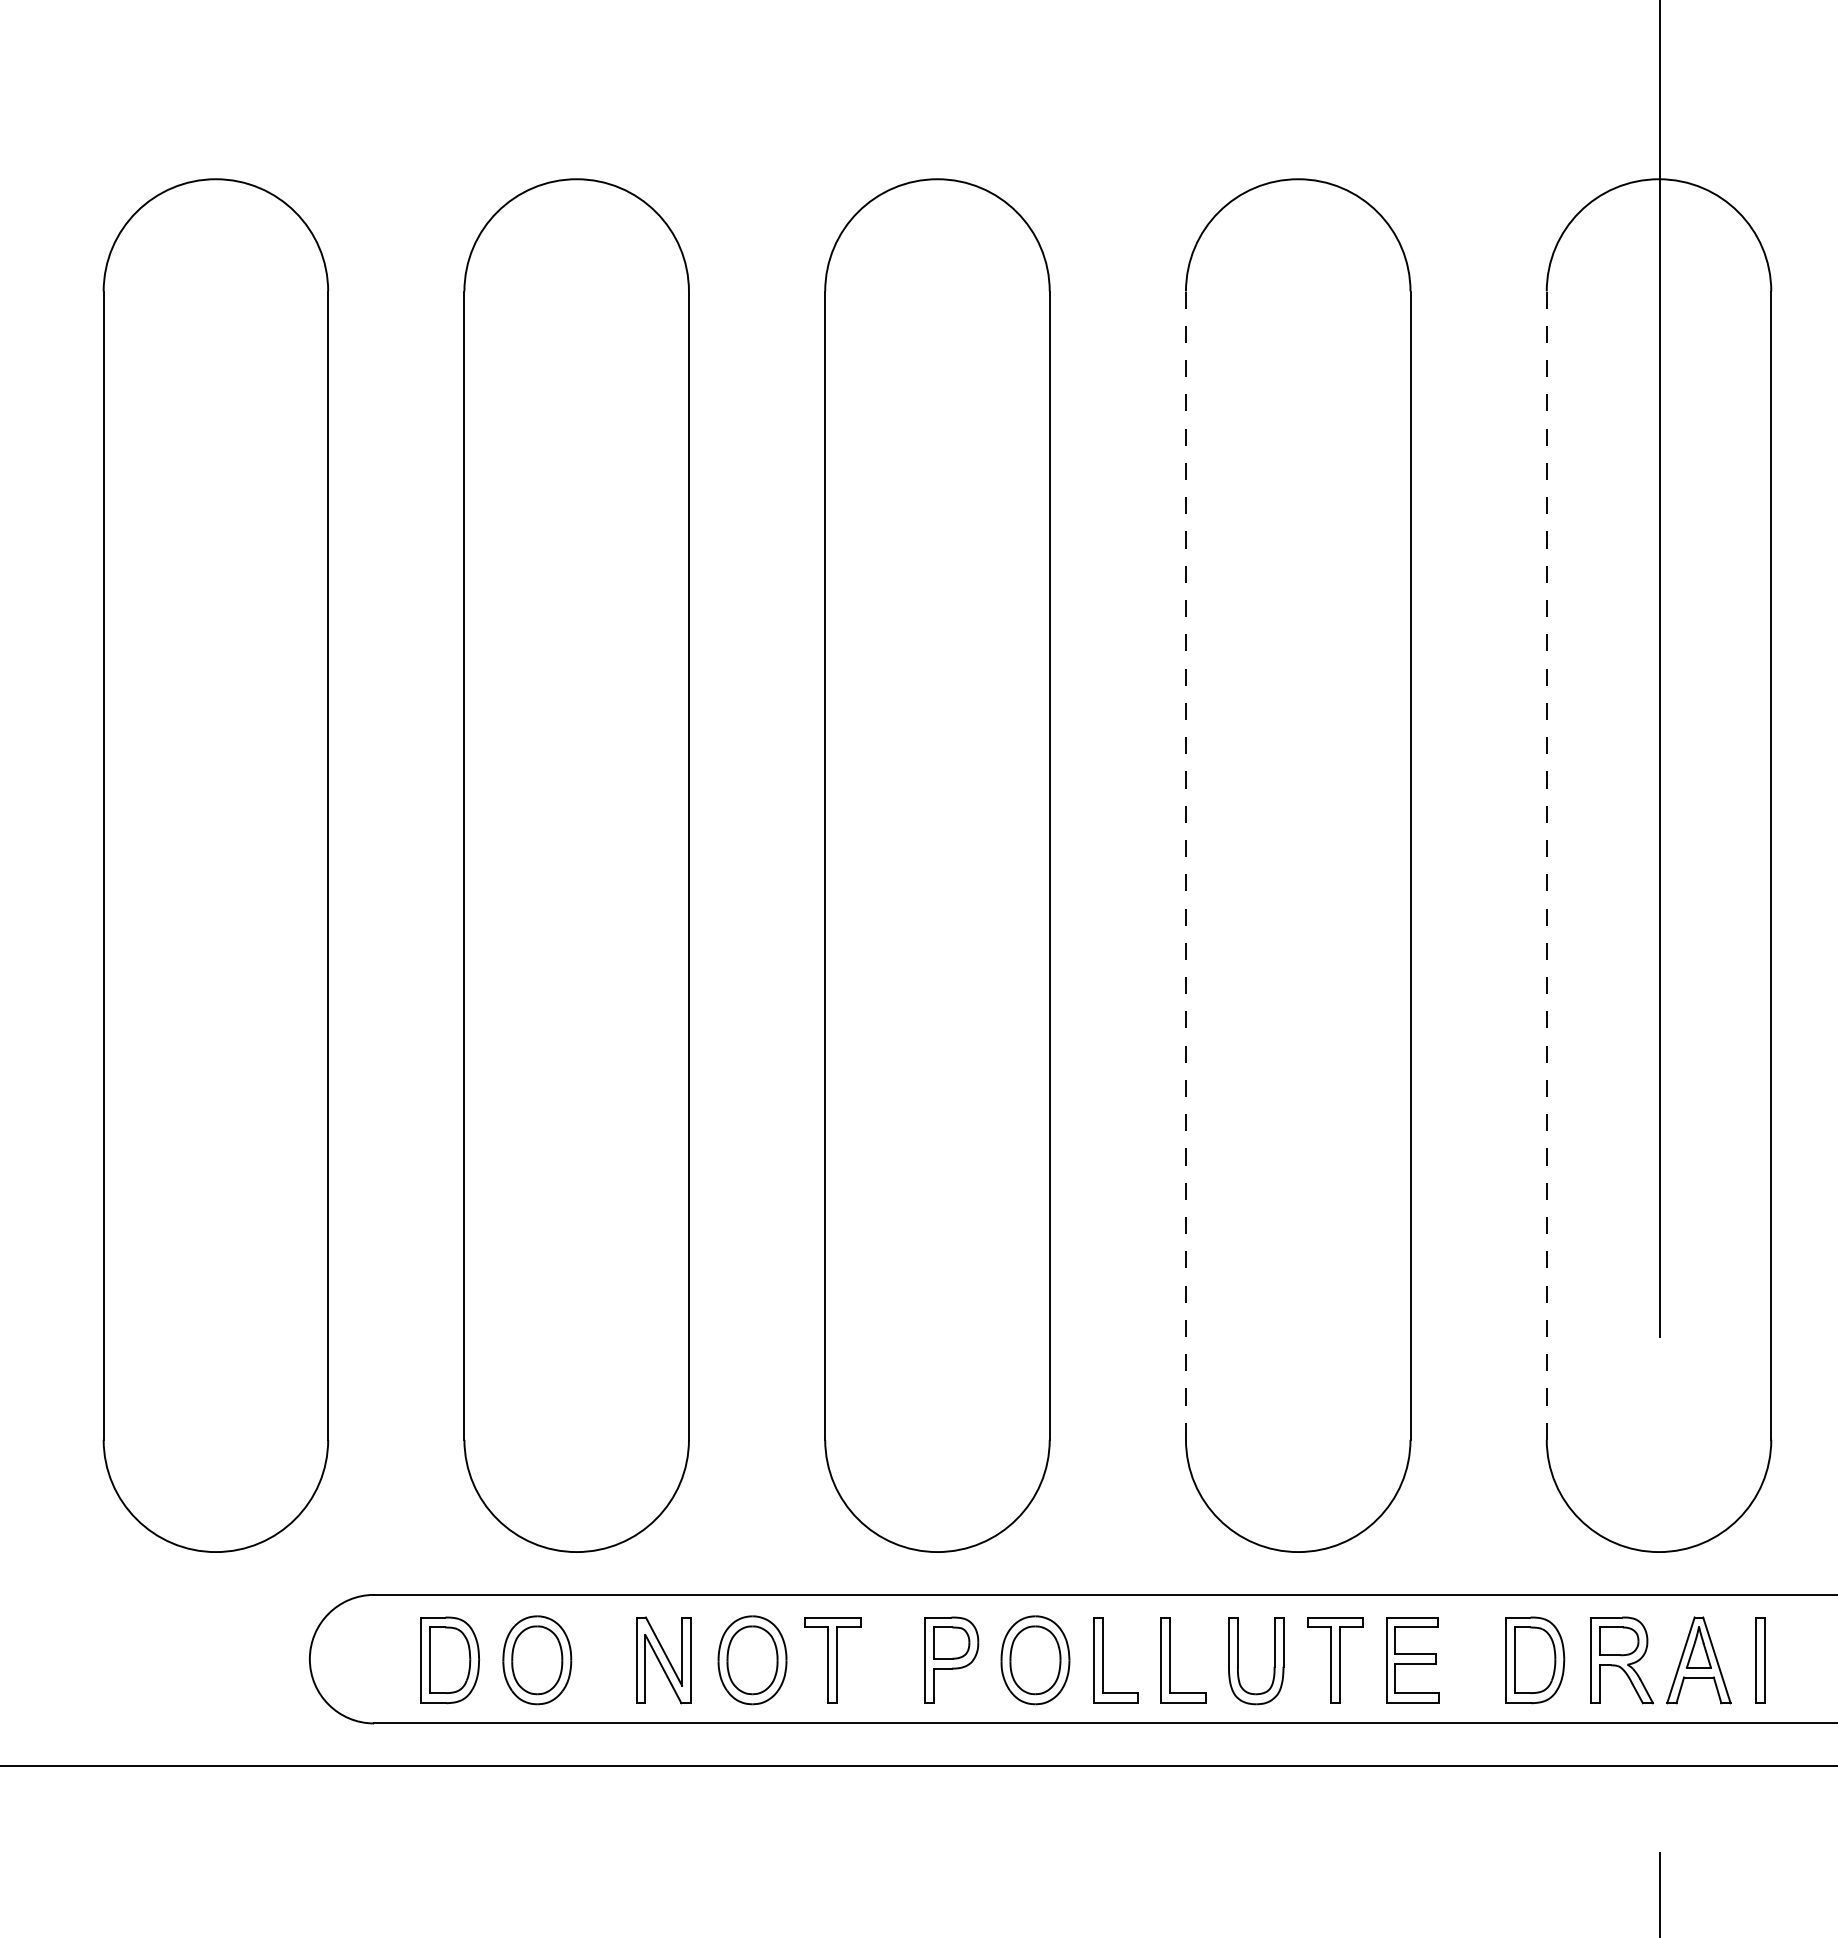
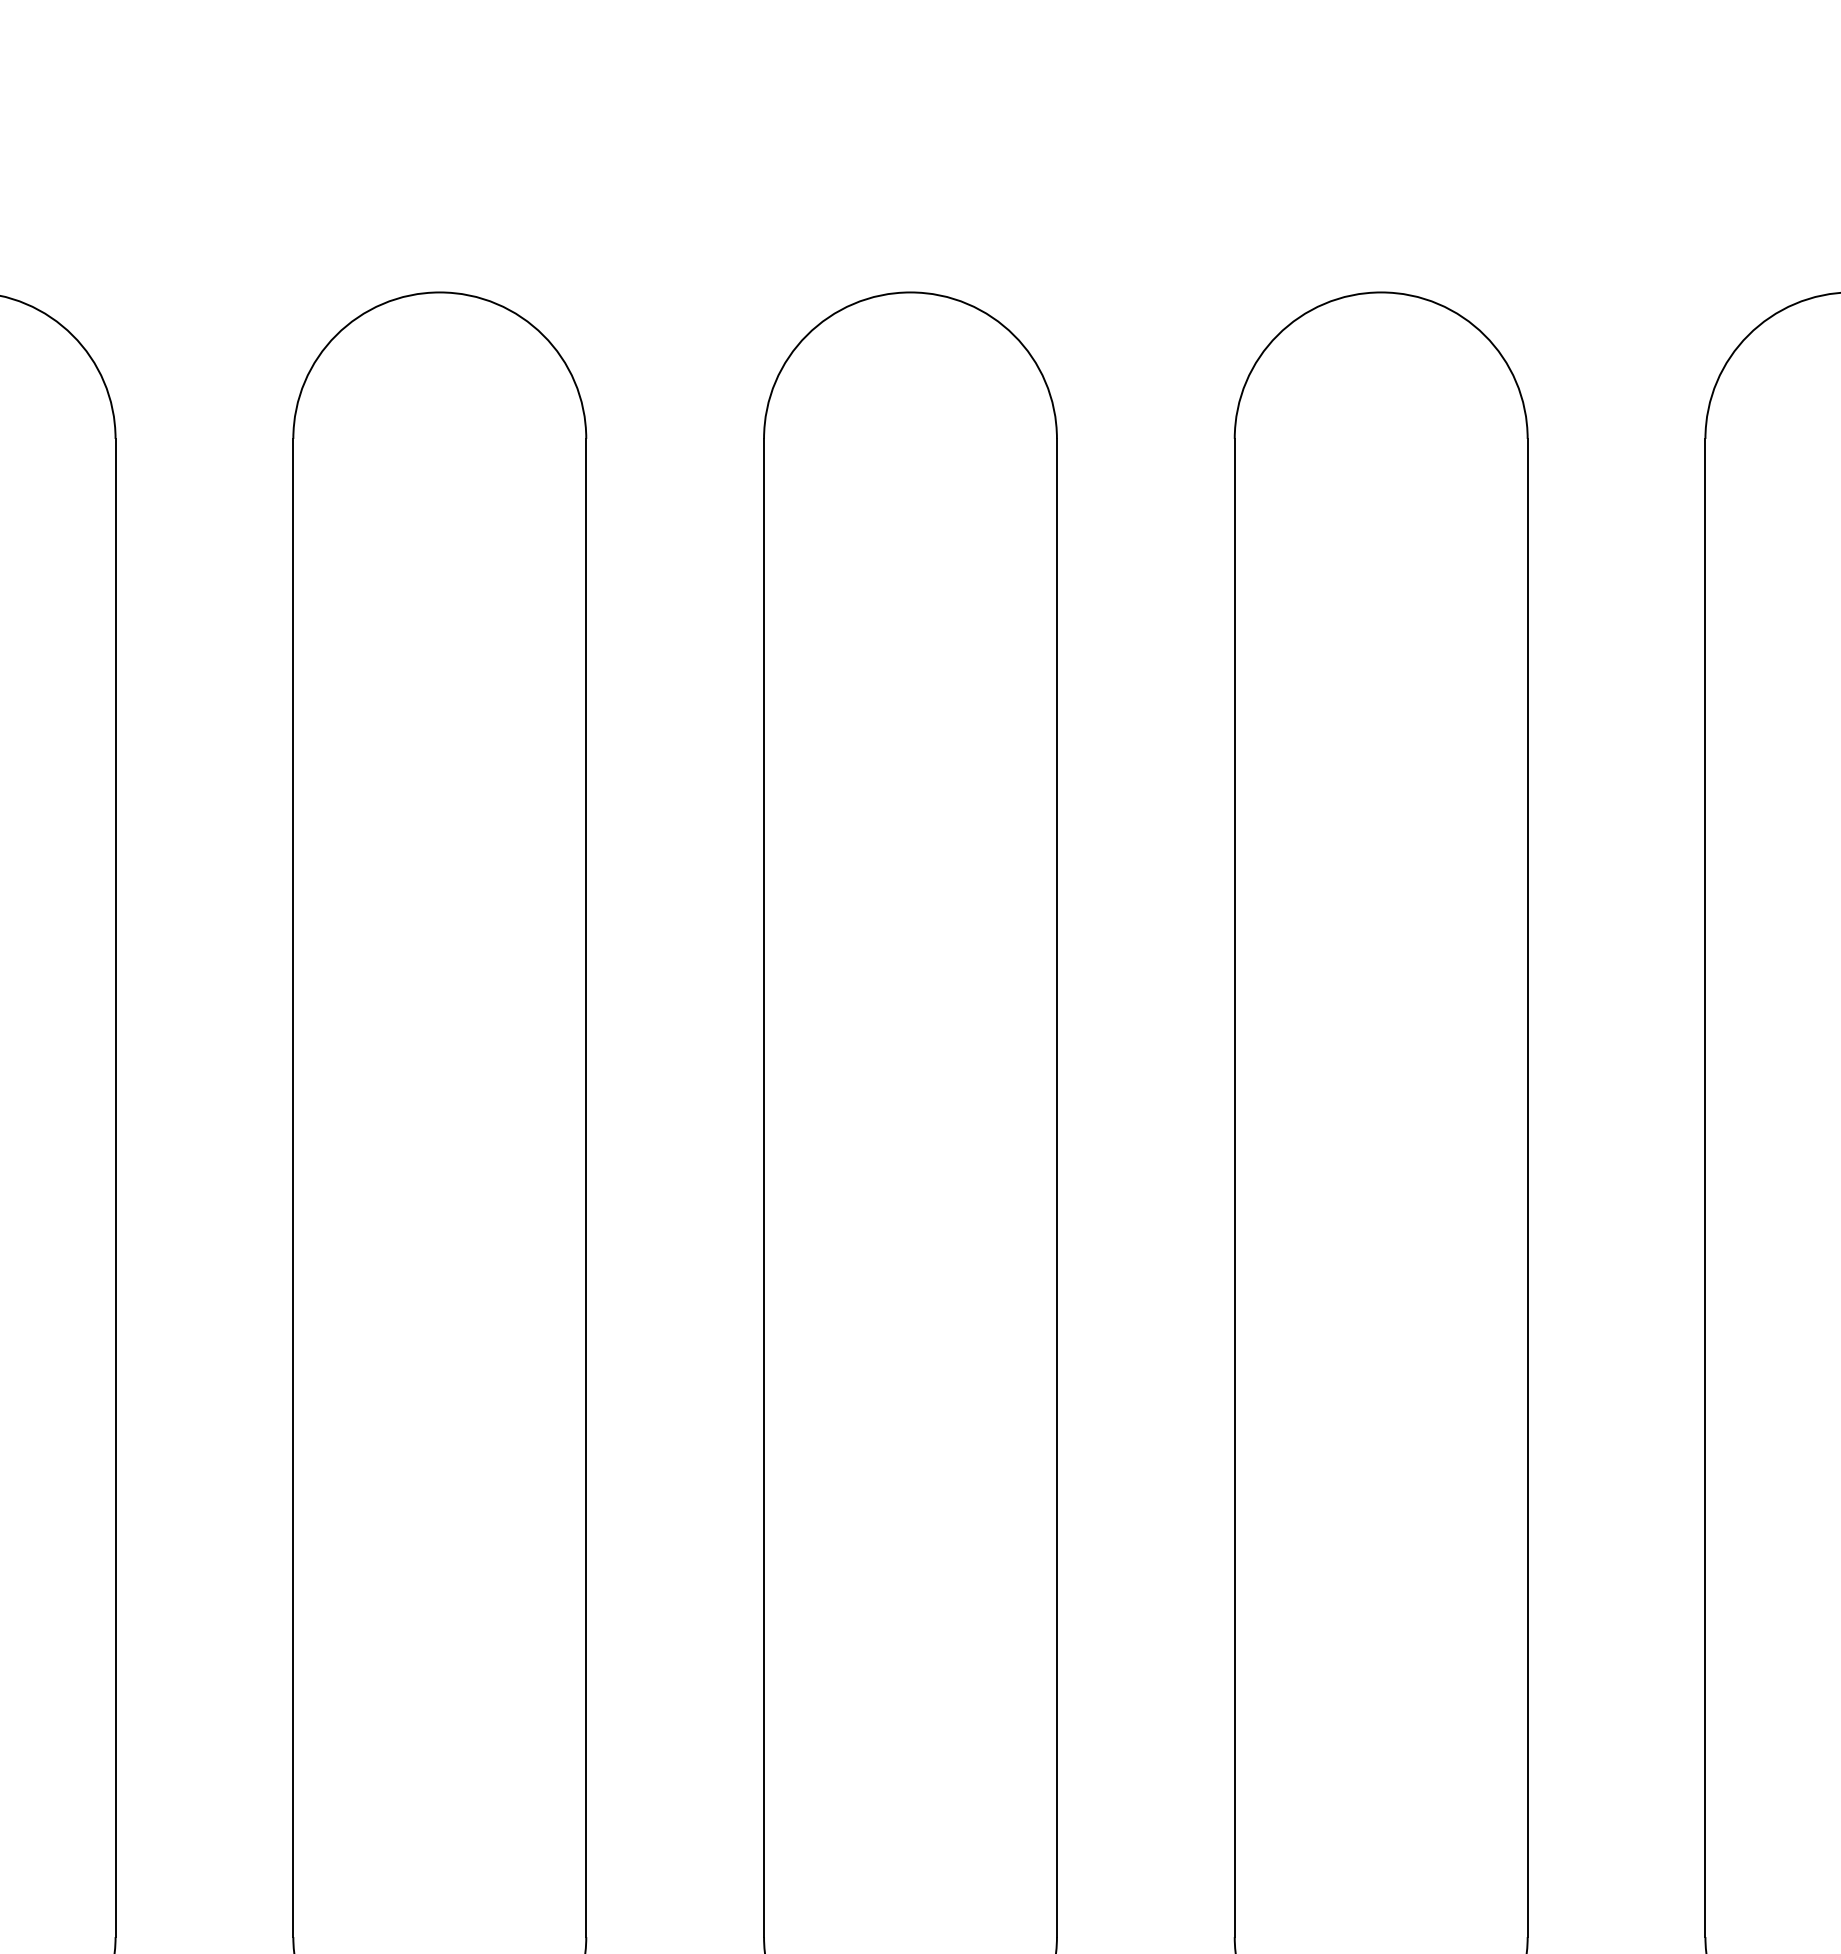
line: (1185, 866) -> (1234, 1189), dashed -> solid
line: (1546, 866) -> (1705, 1189), dashed -> solid

